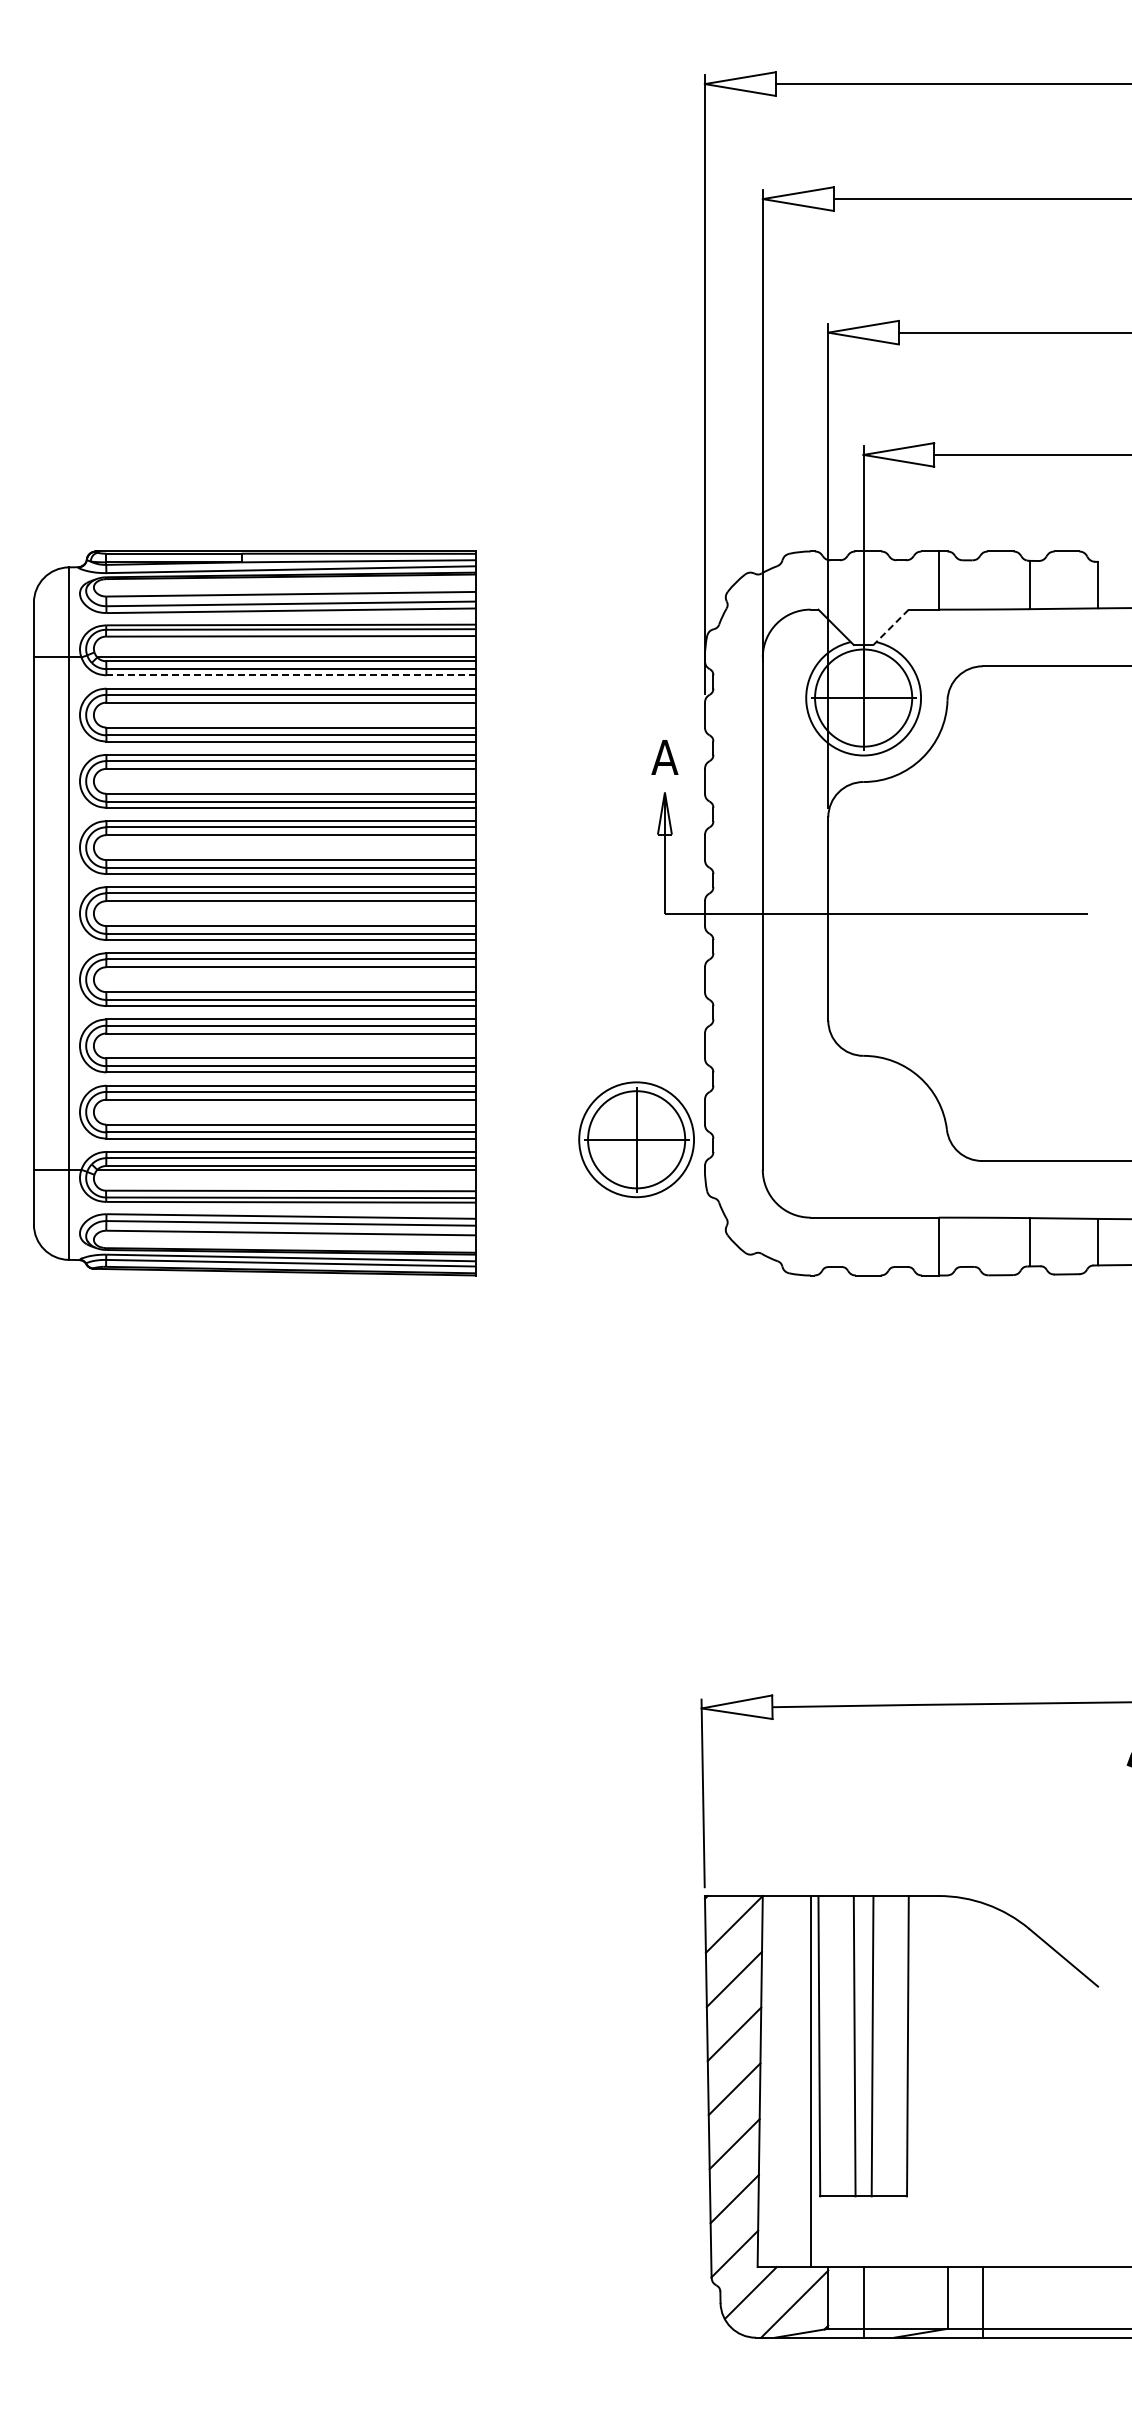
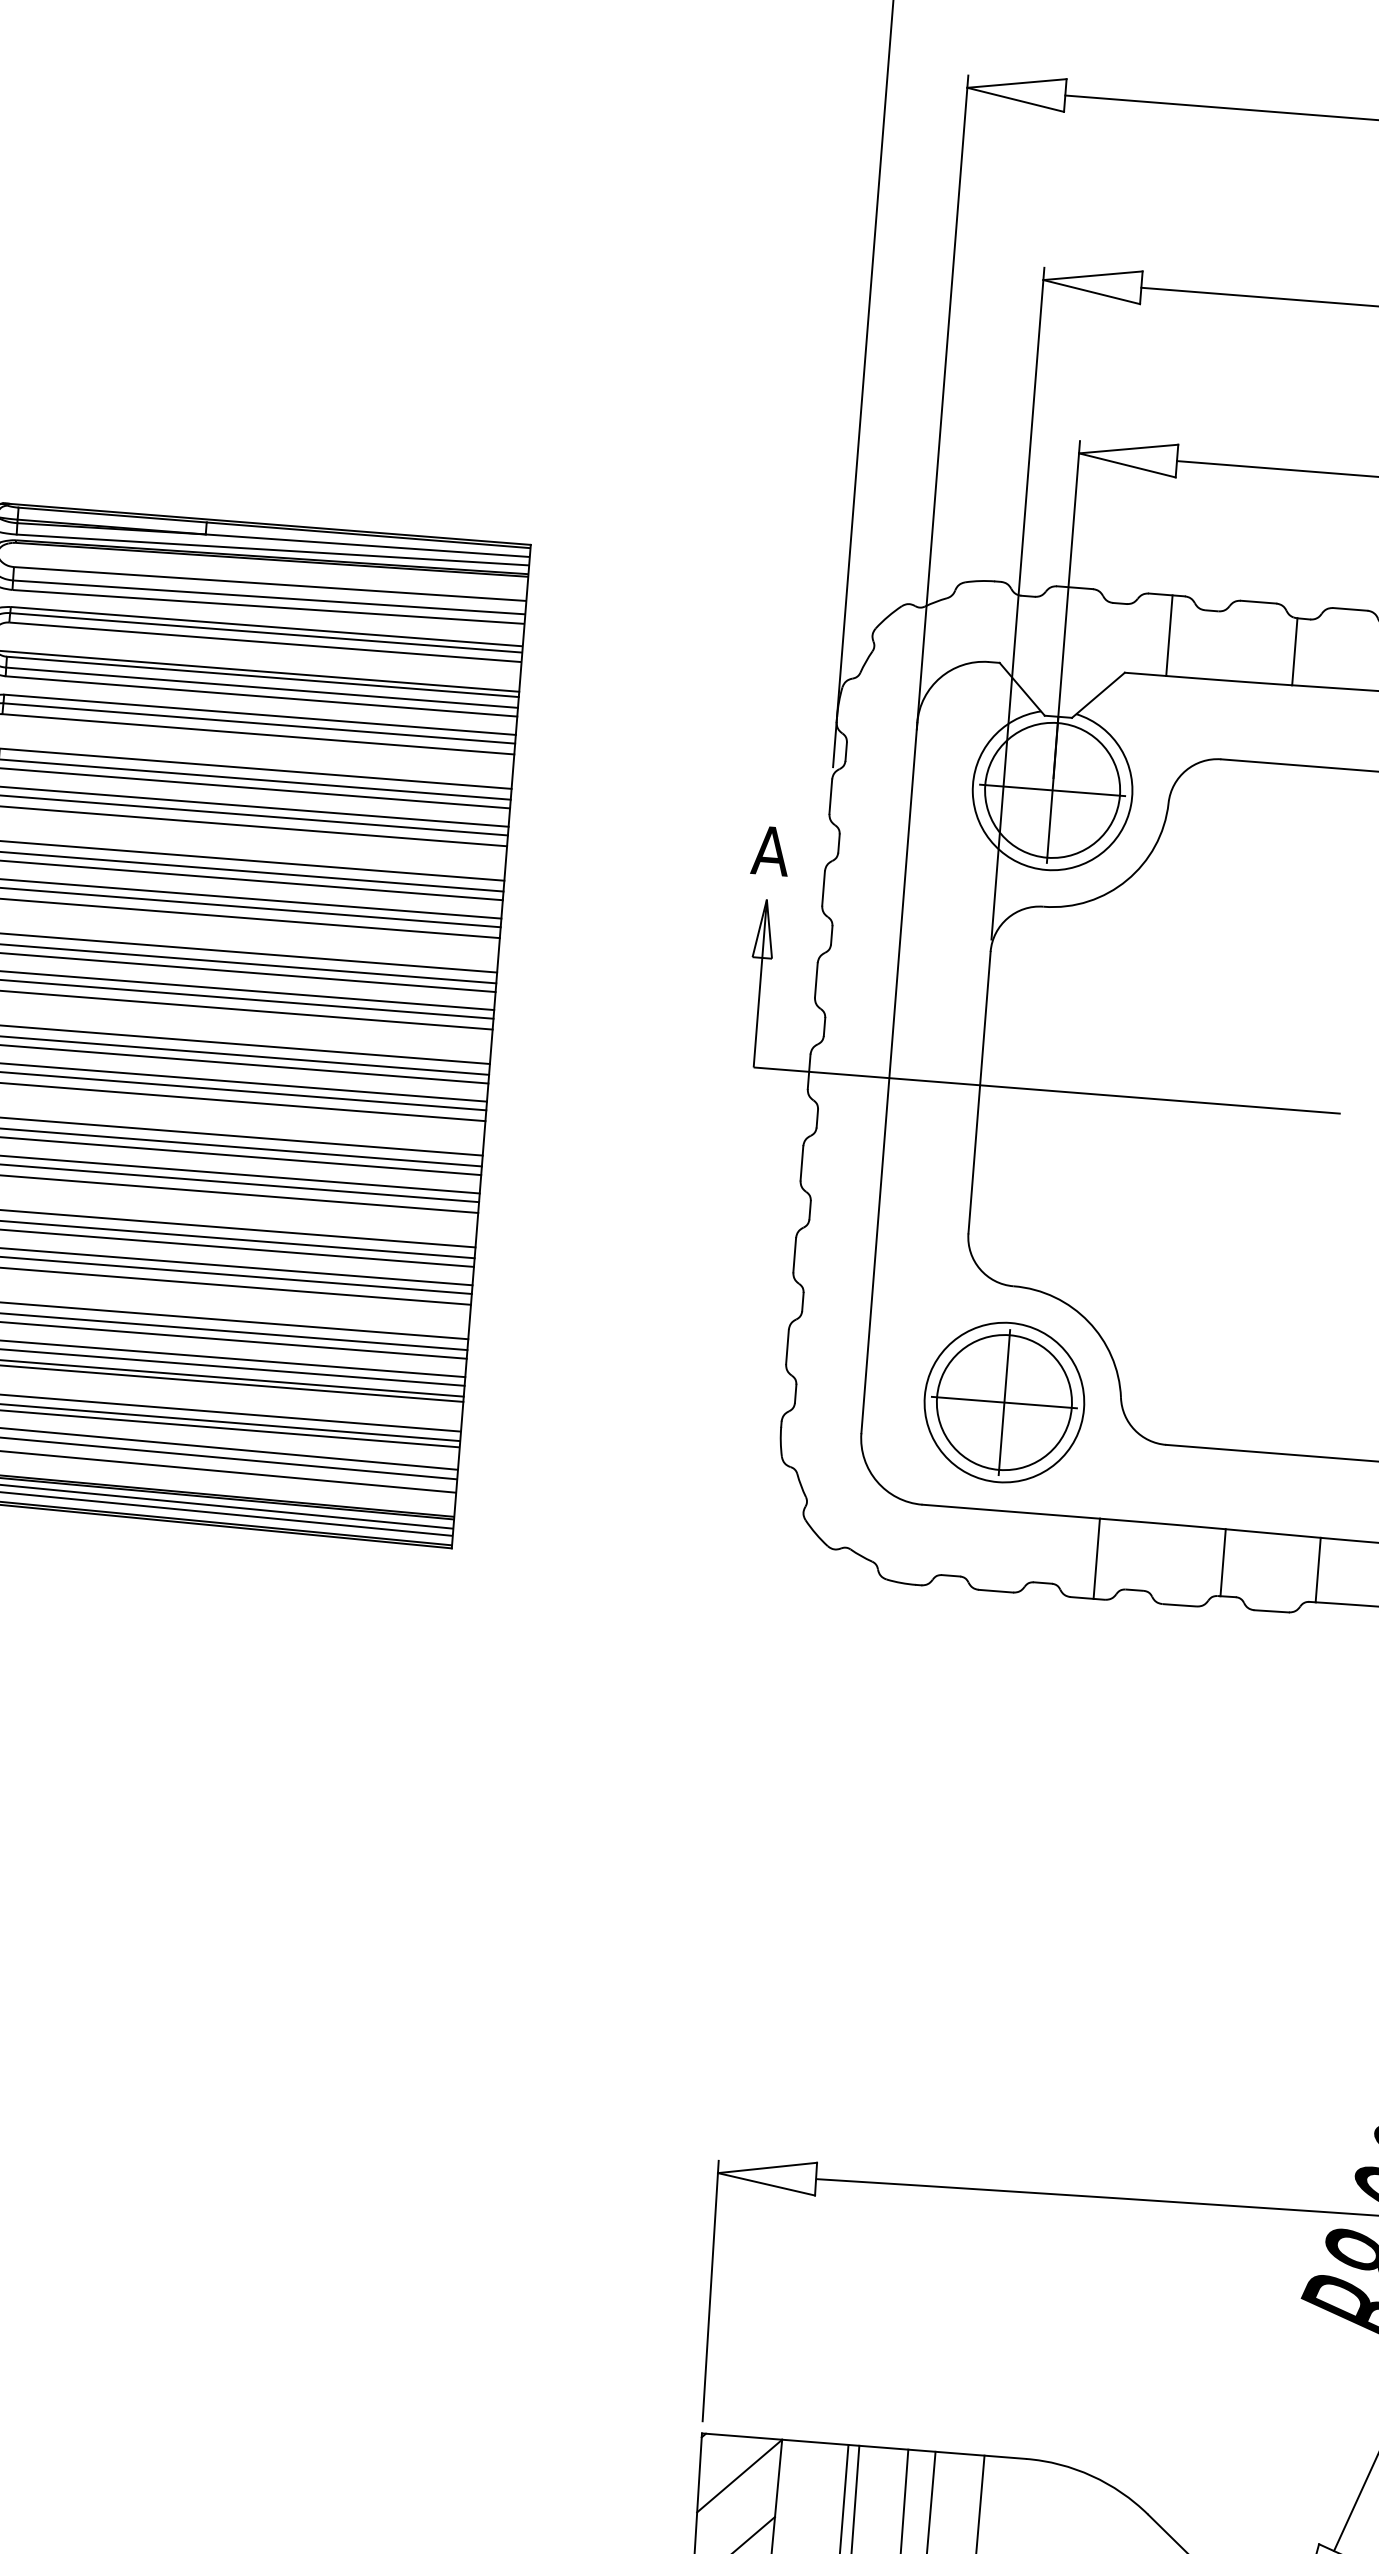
line: (891, 627) -> (1098, 695), dashed -> solid
line: (291, 675) -> (262, 696), dashed -> solid
part: (636, 1139) -> (1004, 1402), moved

